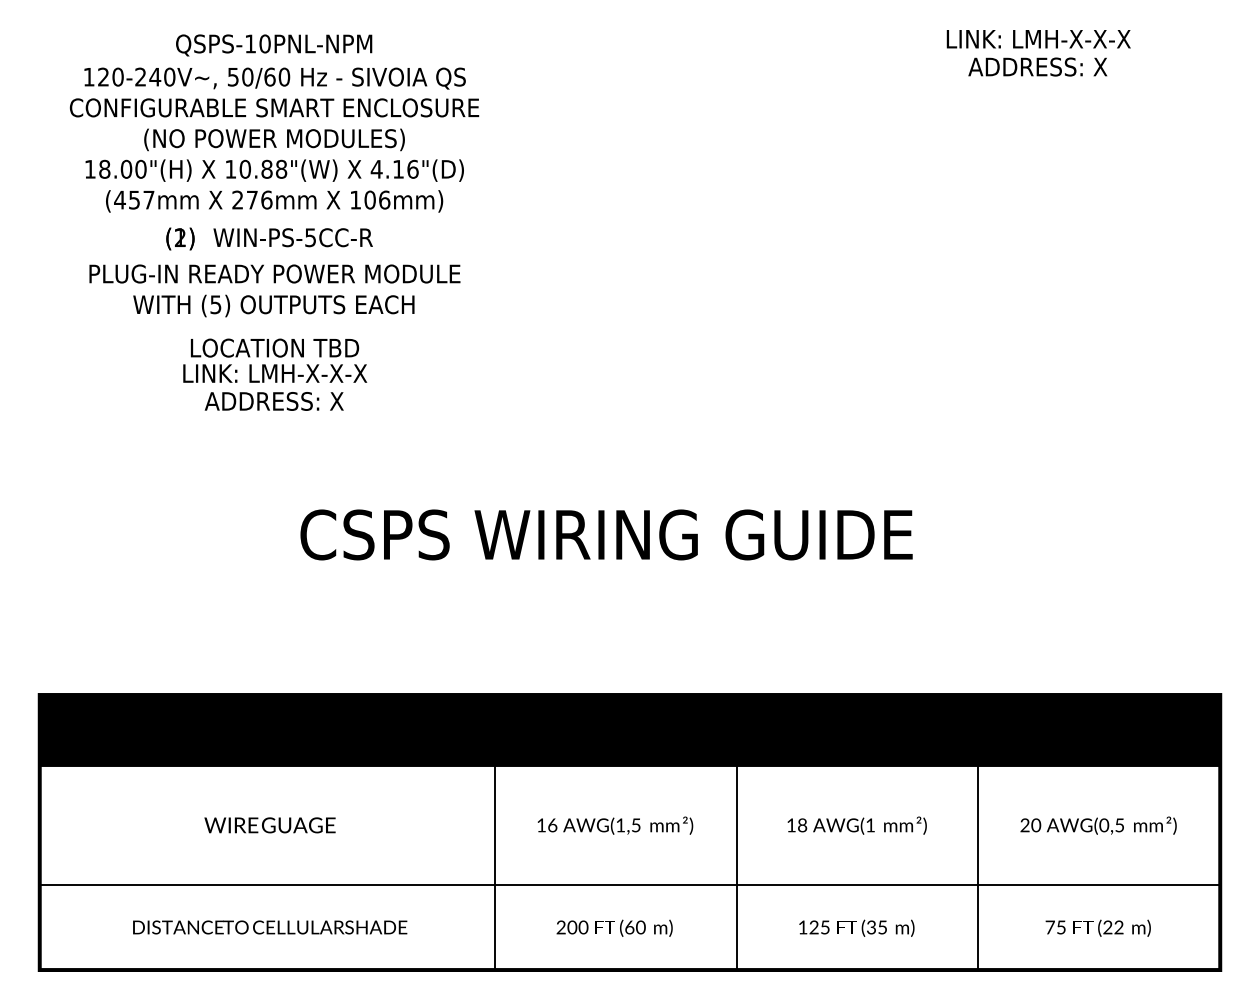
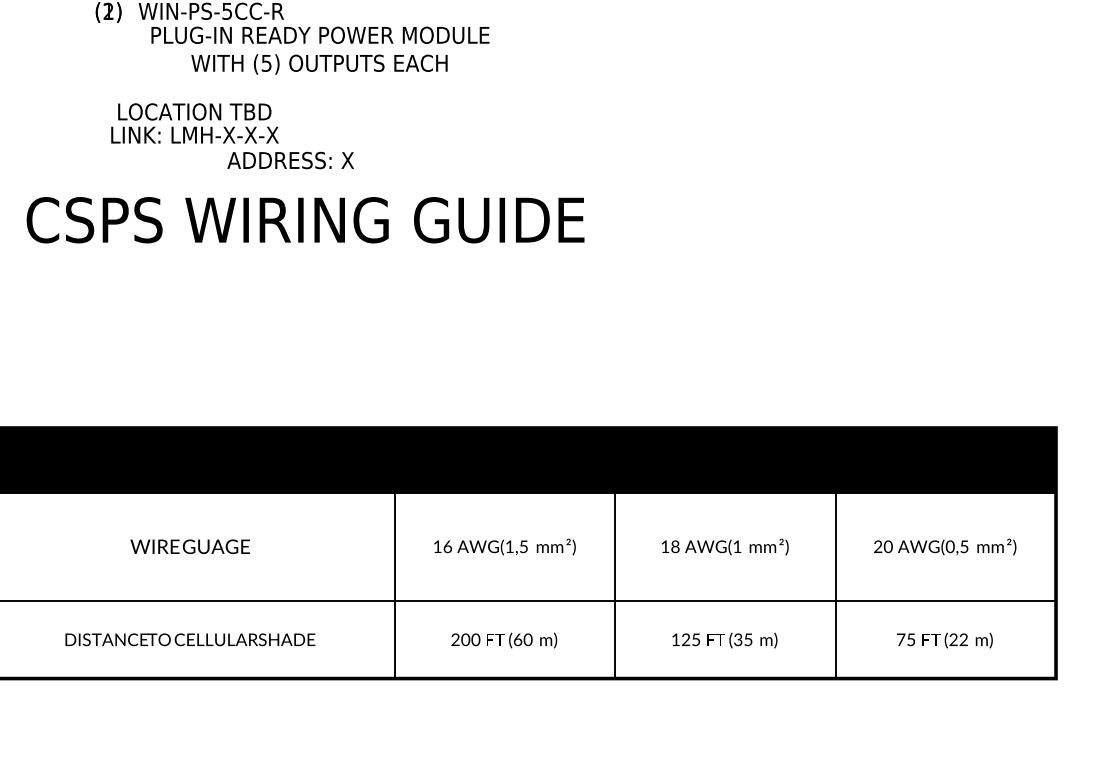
text: (274, 290) -> (320, 50), moved
text: (273, 401) -> (290, 160), moved
text: (606, 534) -> (305, 219), moved

